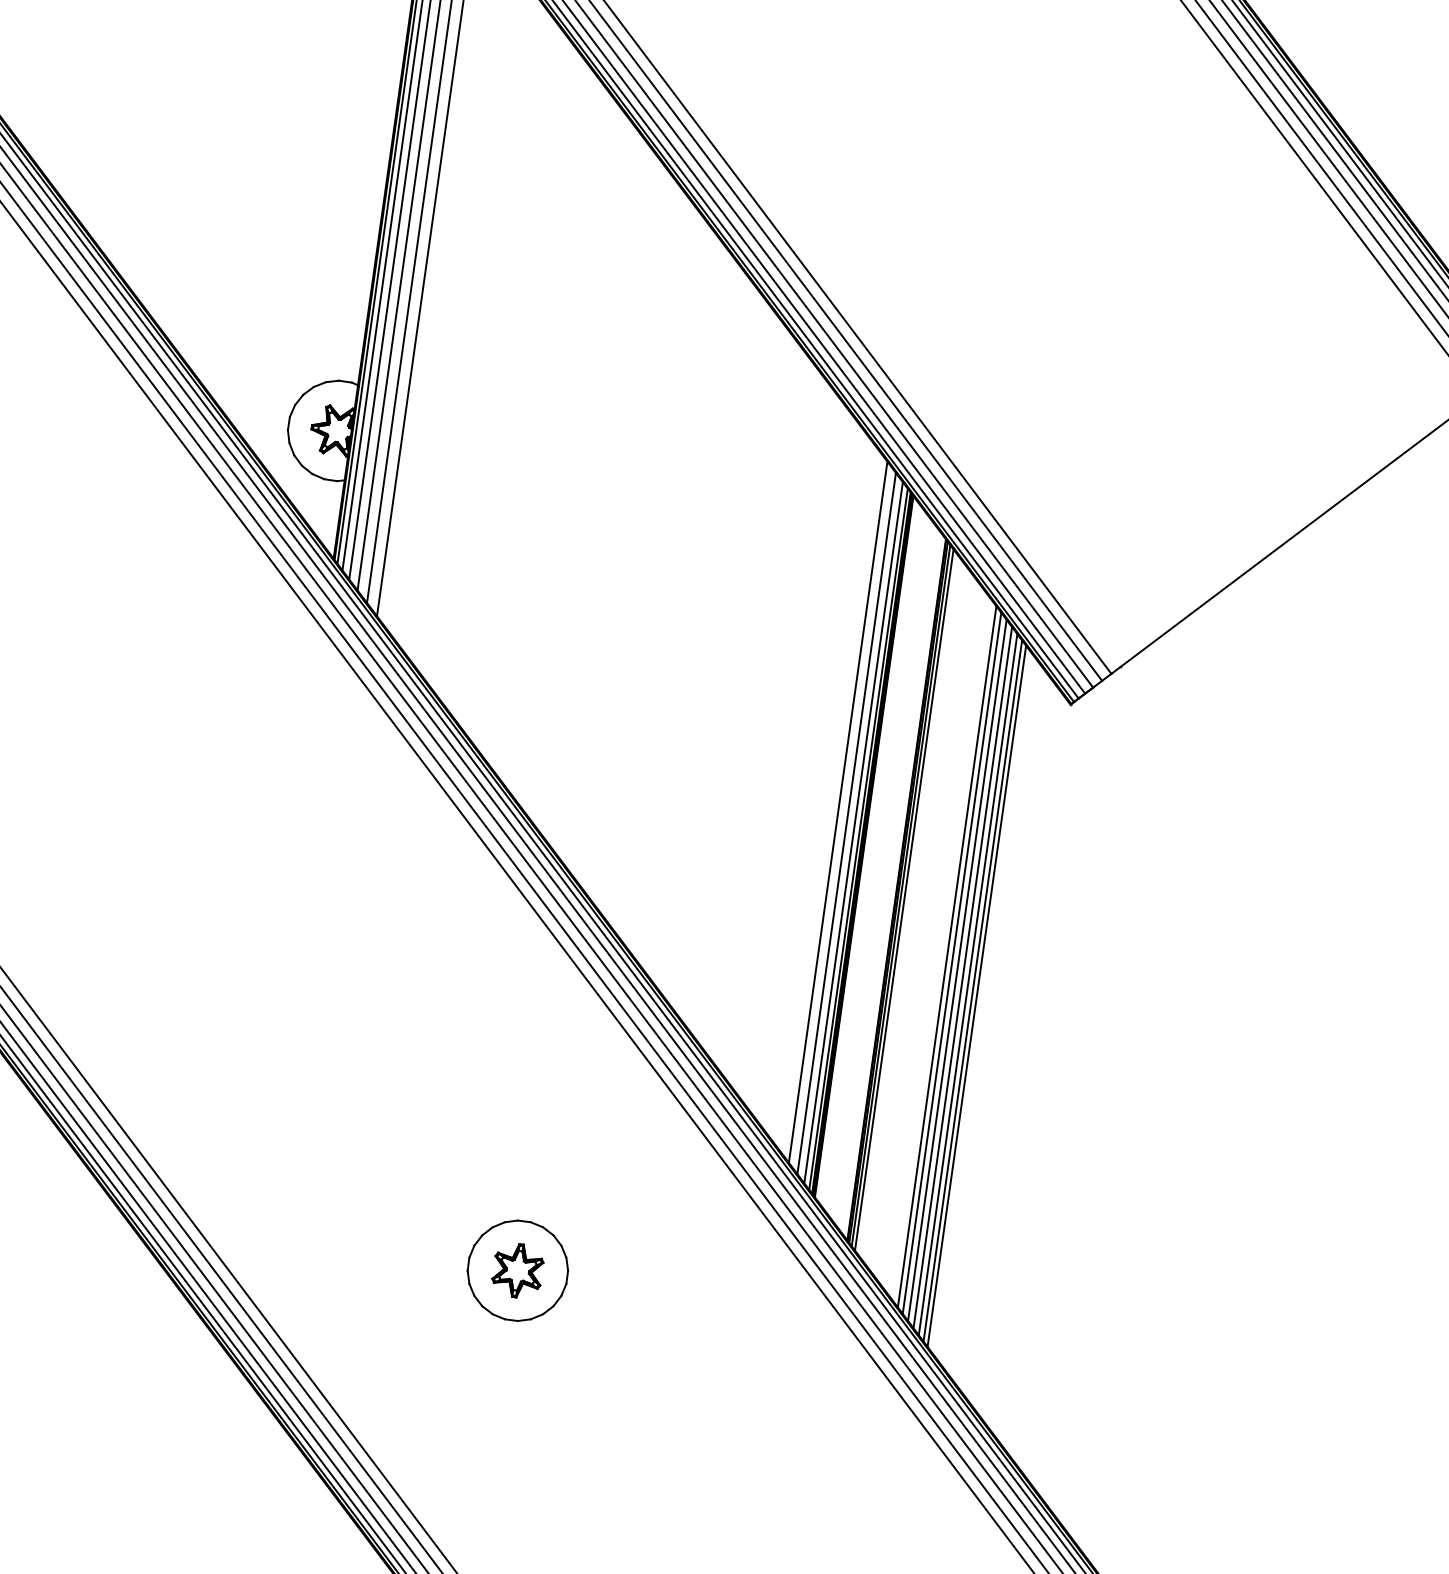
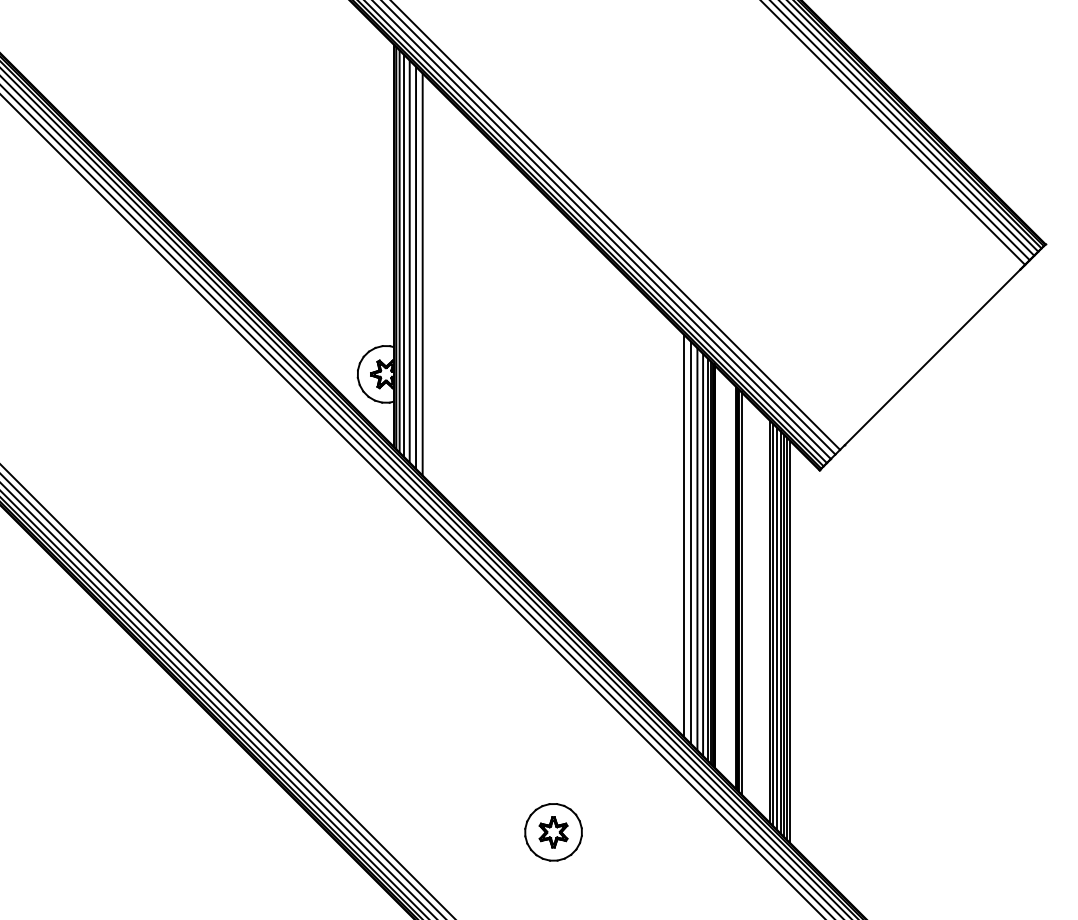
line: (818, 786) -> (684, 536), added
line: (829, 798) -> (691, 542), added

